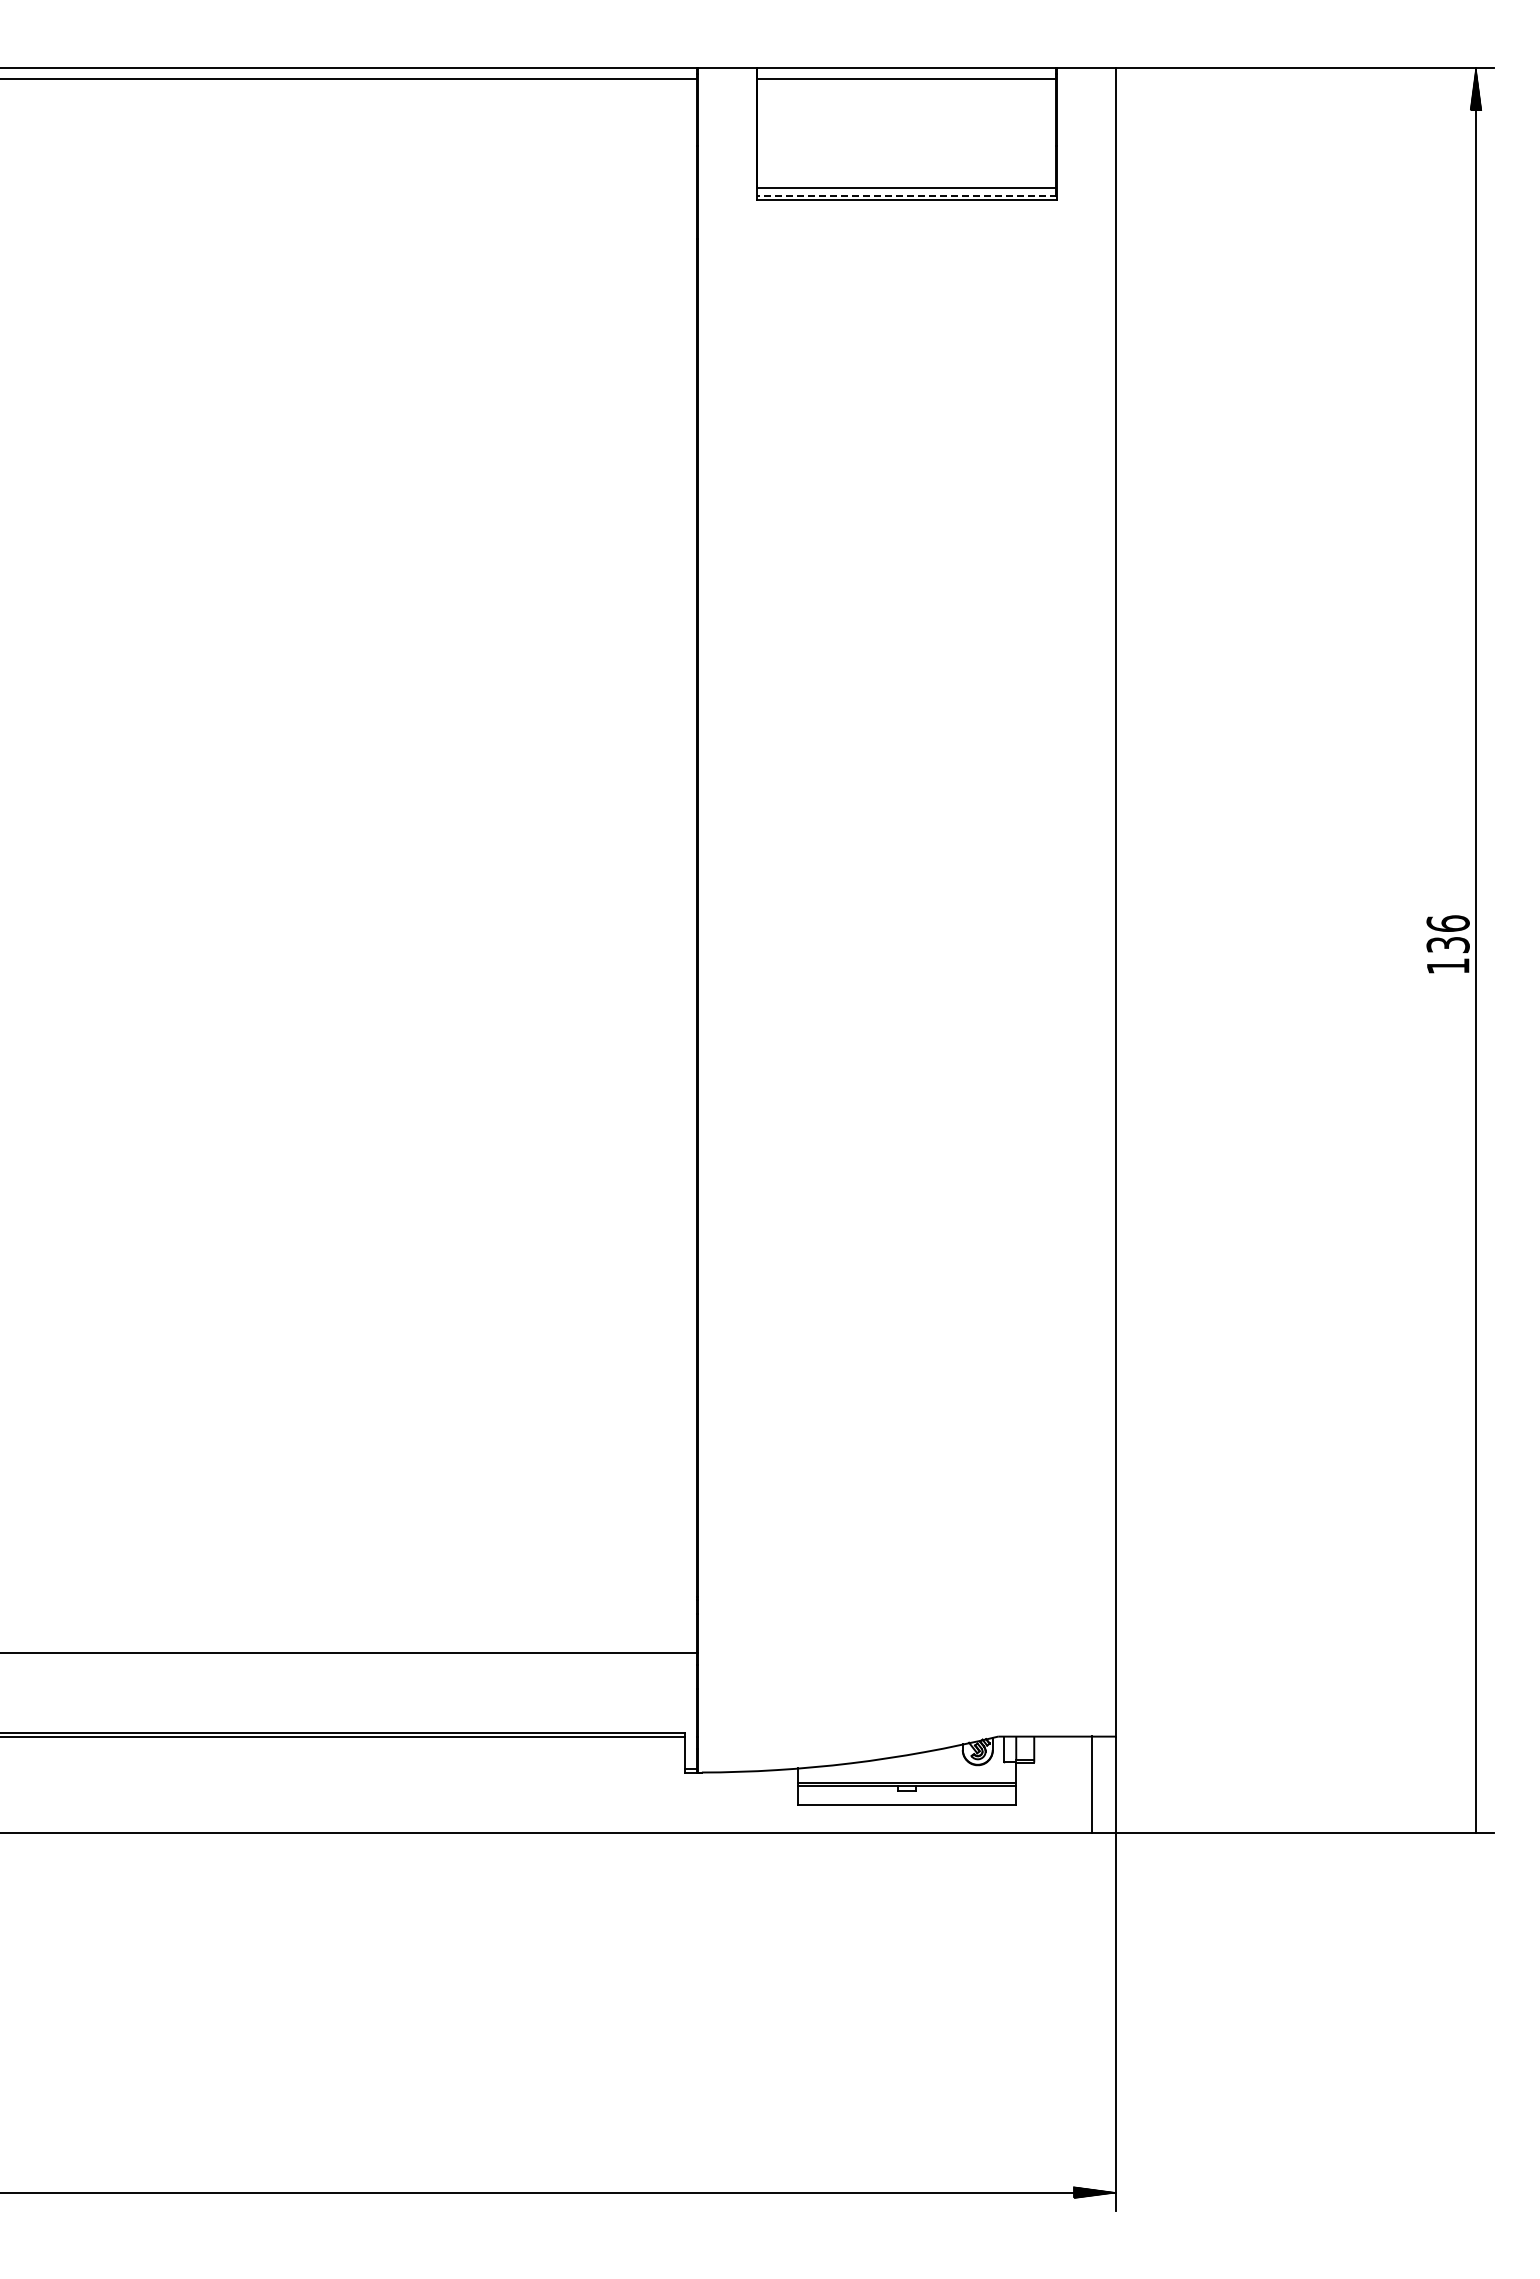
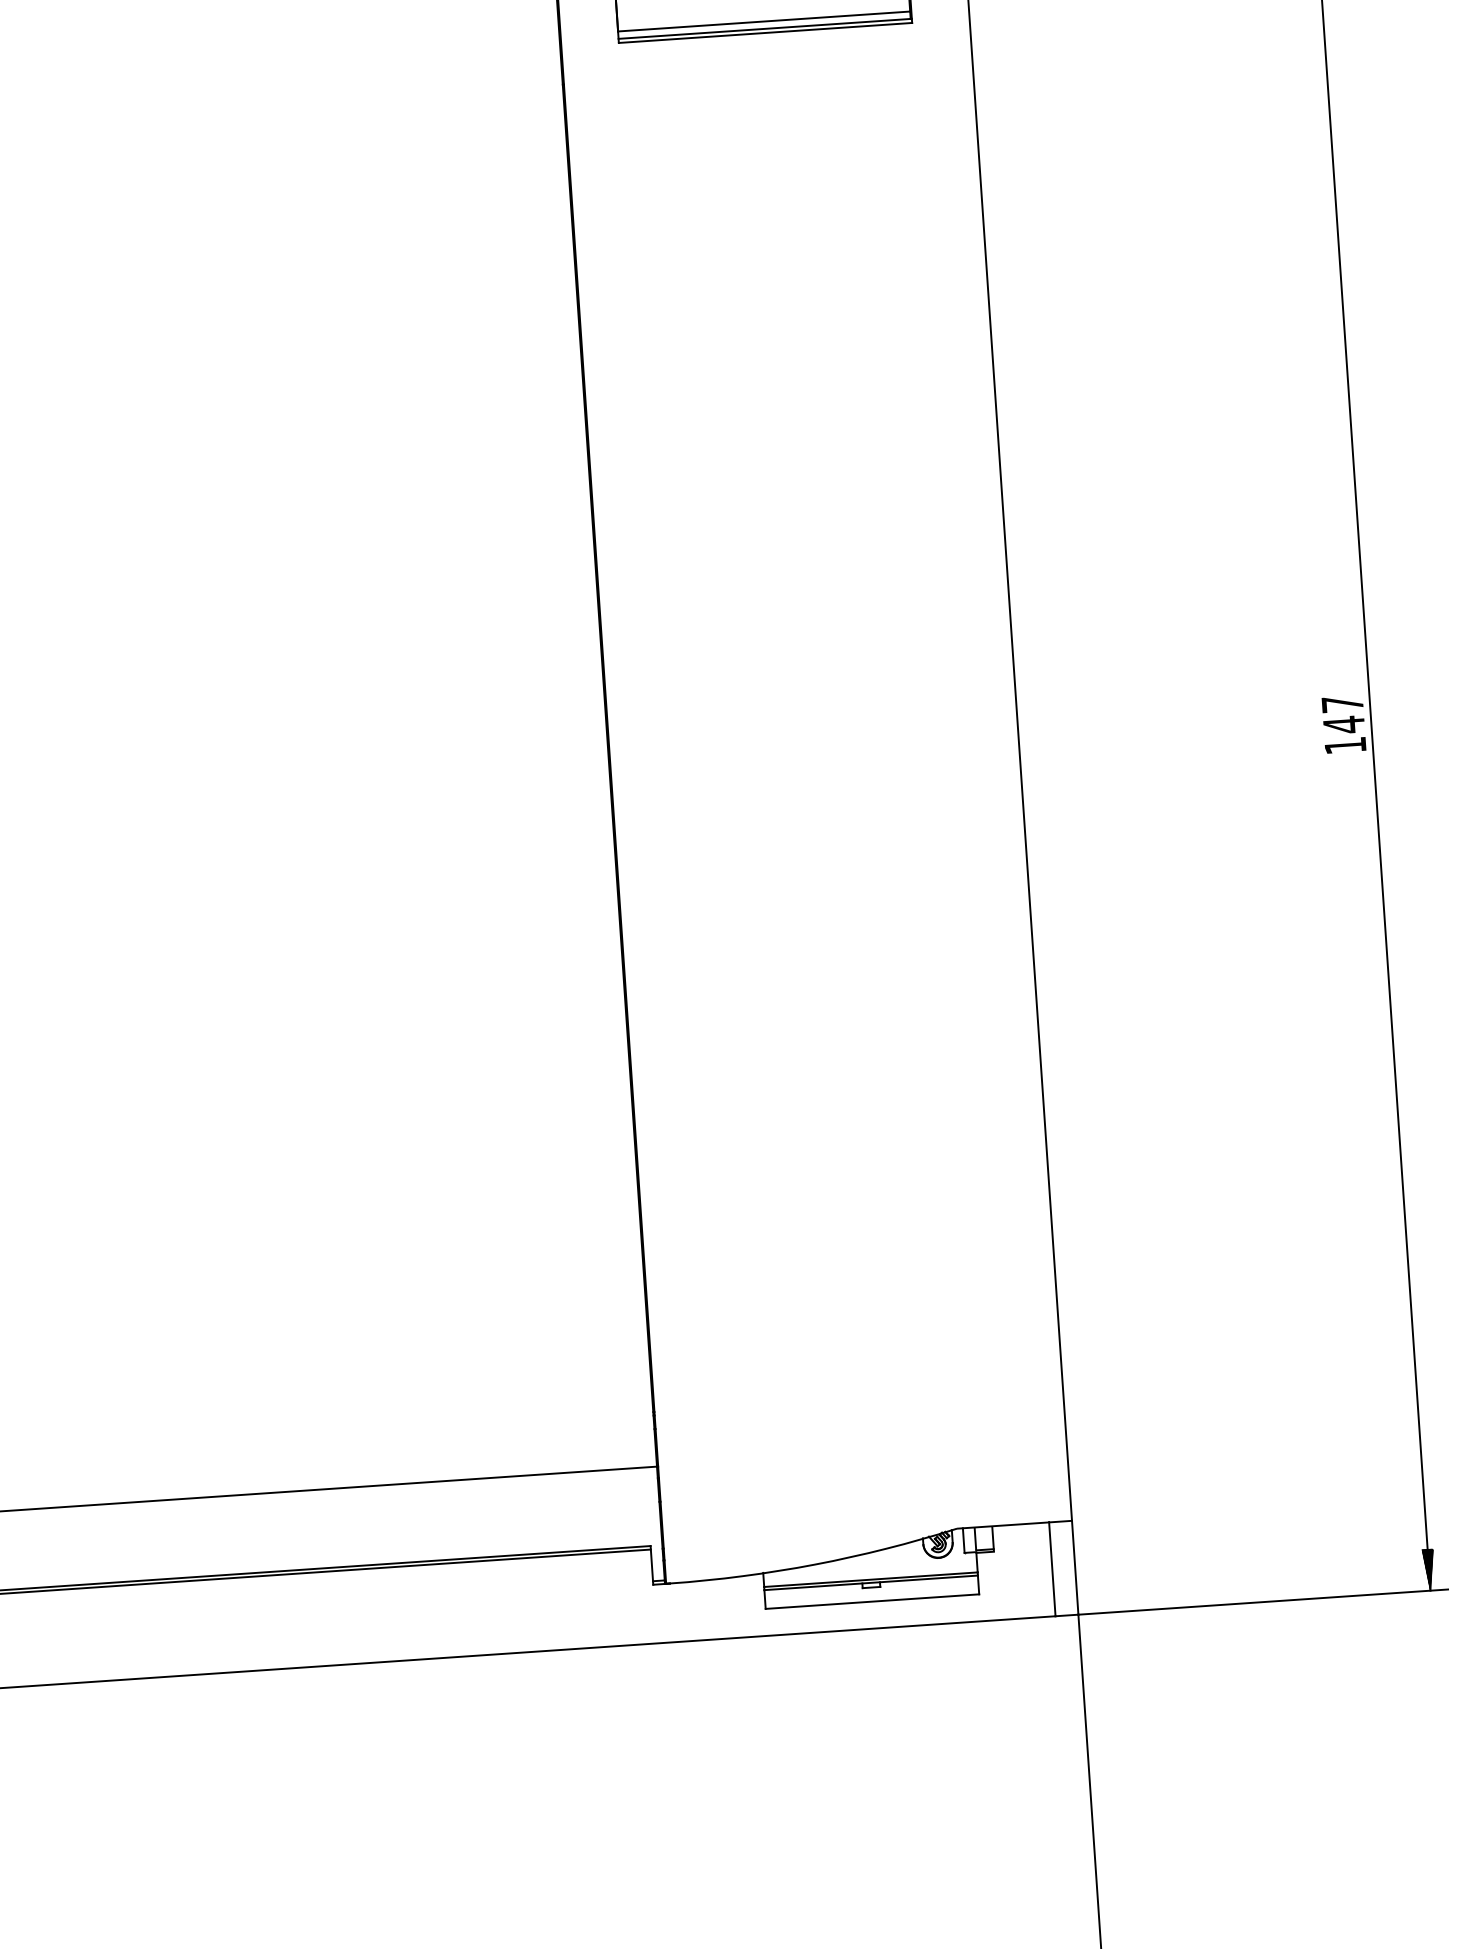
line: (906, 195) -> (764, 28), dashed -> solid
text: (1447, 934) -> (1342, 714), 136 -> 147
hatch: (1475, 1811) -> (1428, 1570), added

